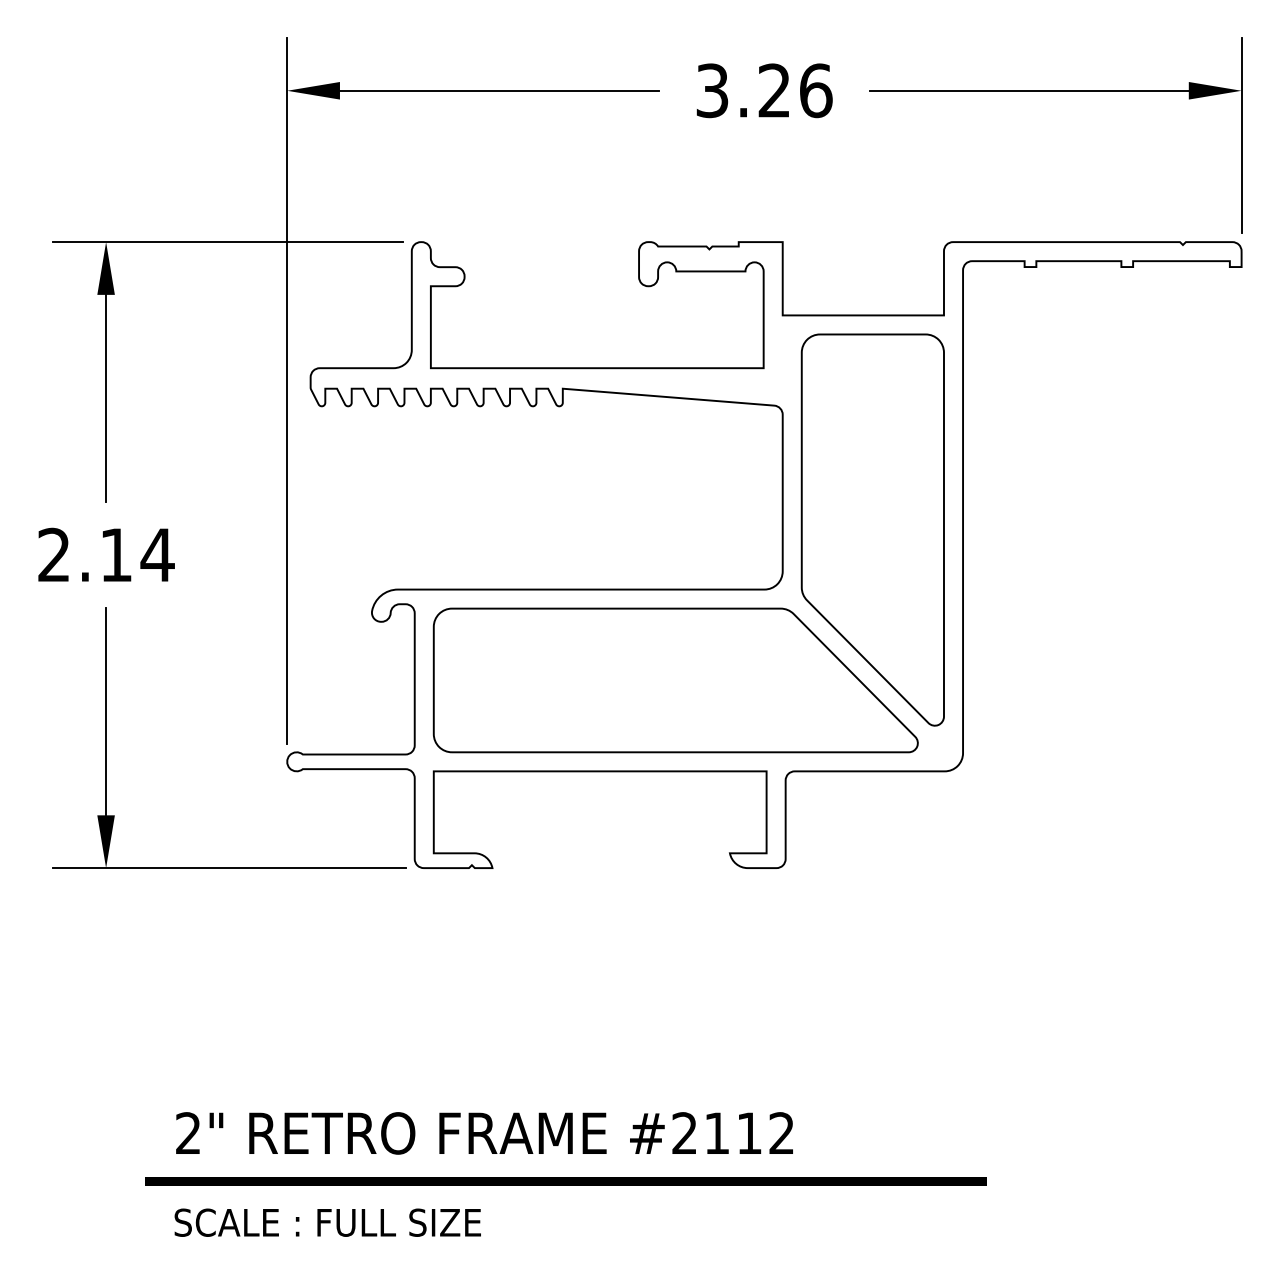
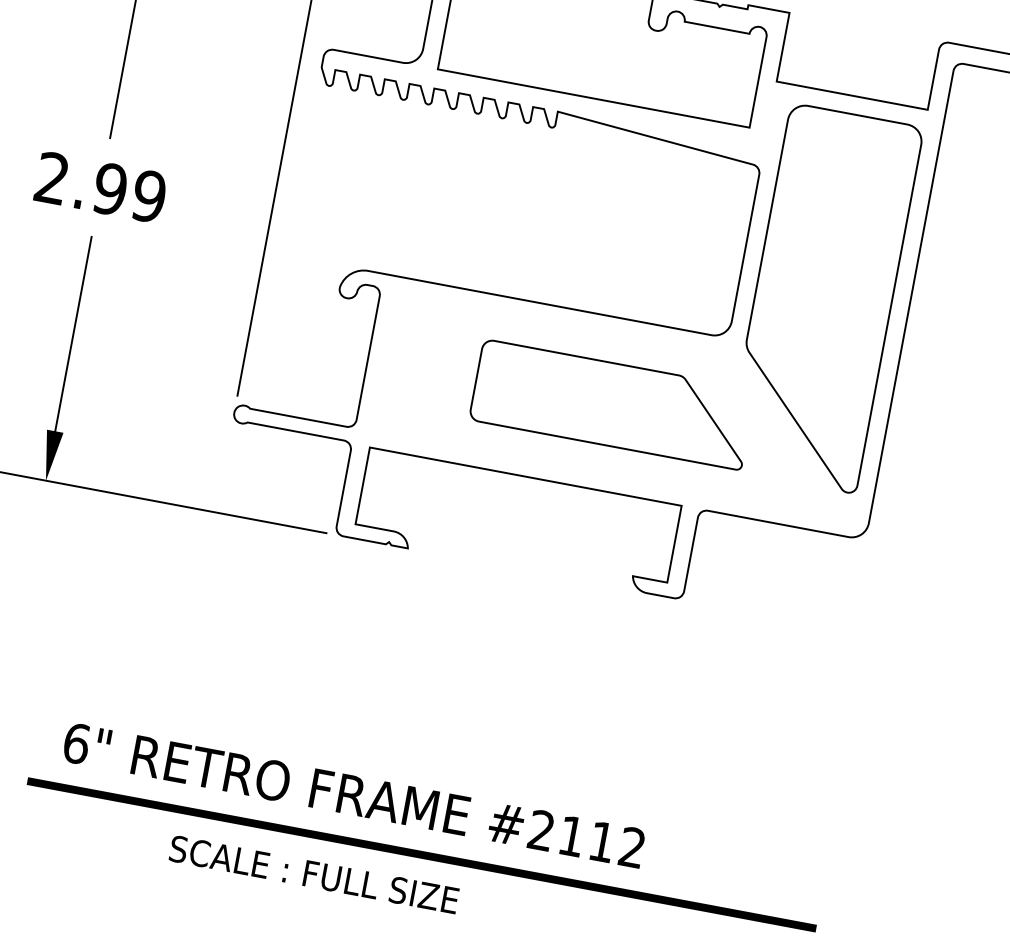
text: (136, 554) -> (129, 192), 2.14 -> 2.99
part: (675, 680) -> (612, 404), size x0.6
text: (188, 1133) -> (76, 743), 2" -> 6"
text: (327, 1222) -> (313, 874), moved

